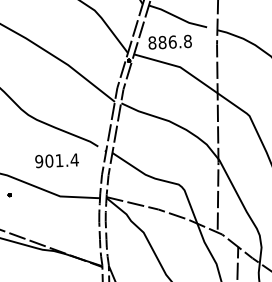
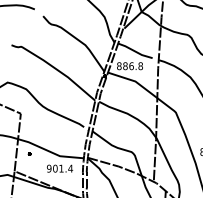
text: (57, 160) -> (60, 168), moved

